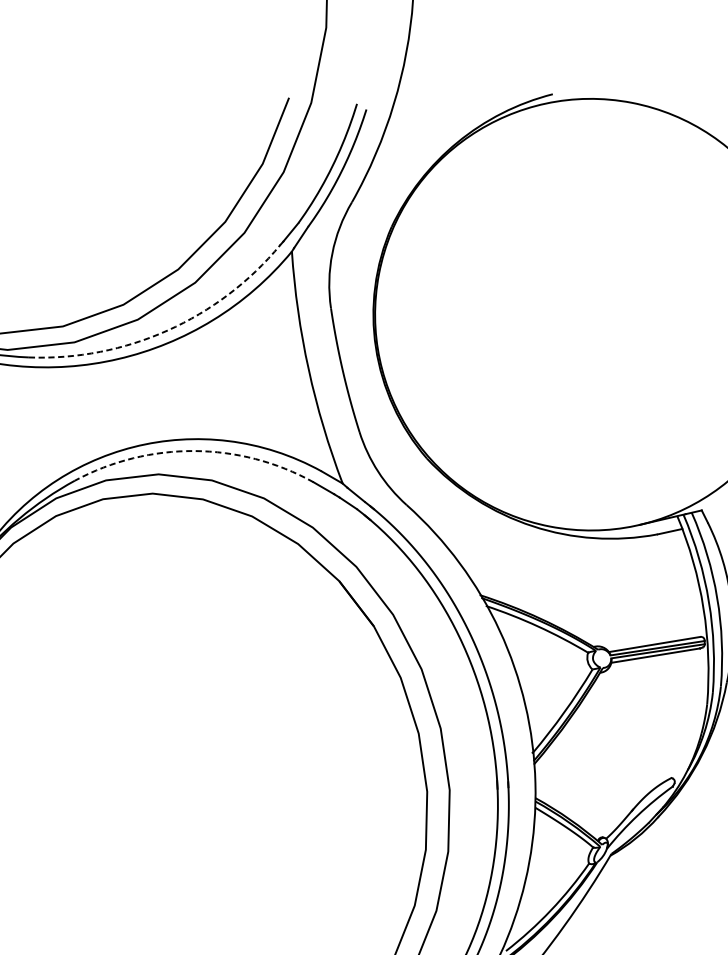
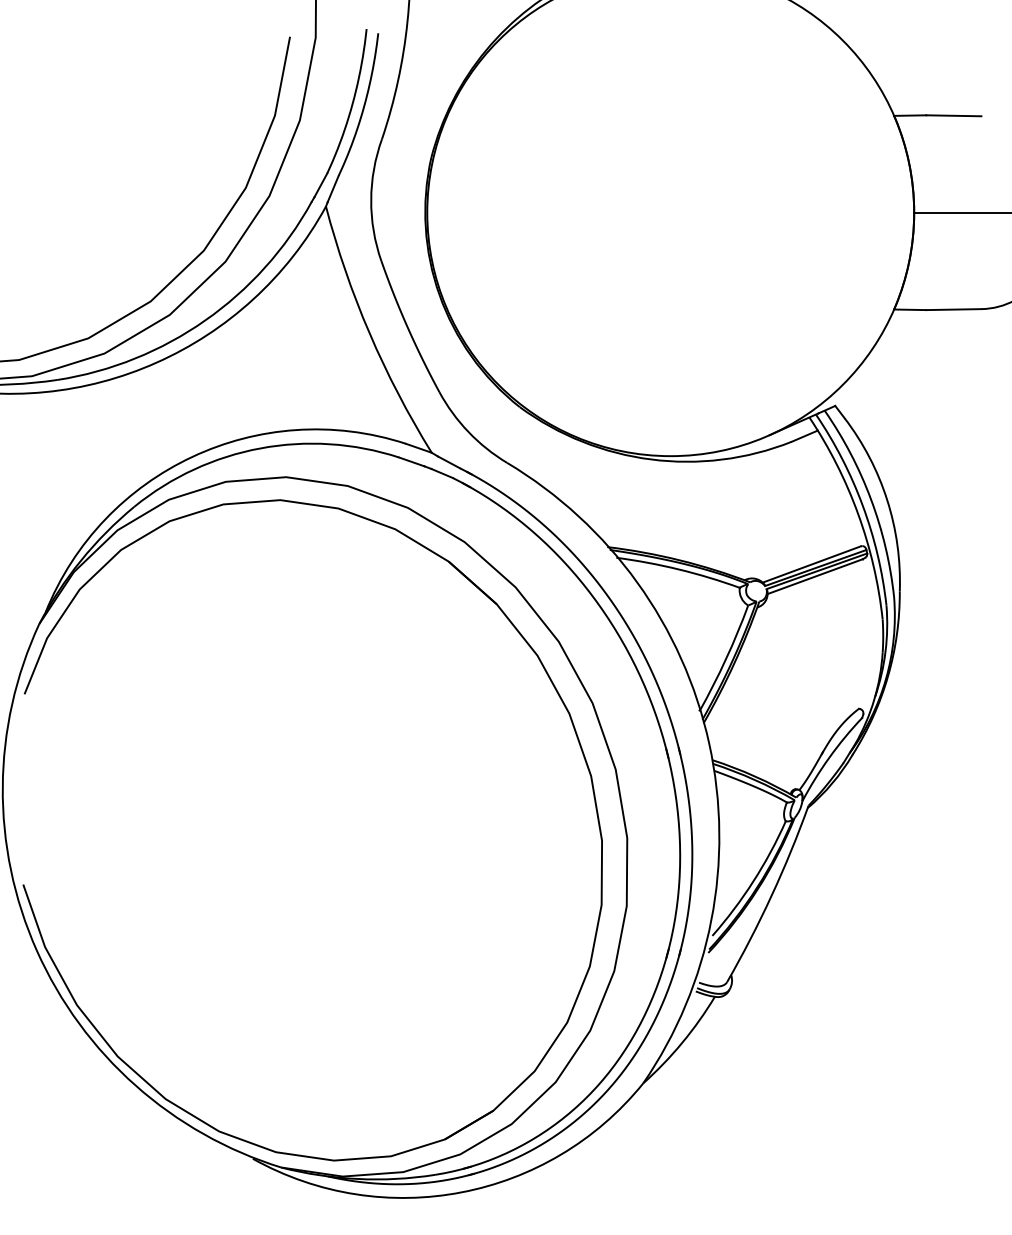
arc: (167, 330) -> (205, 320), dashed -> solid
arc: (194, 451) -> (260, 448), dashed -> solid

